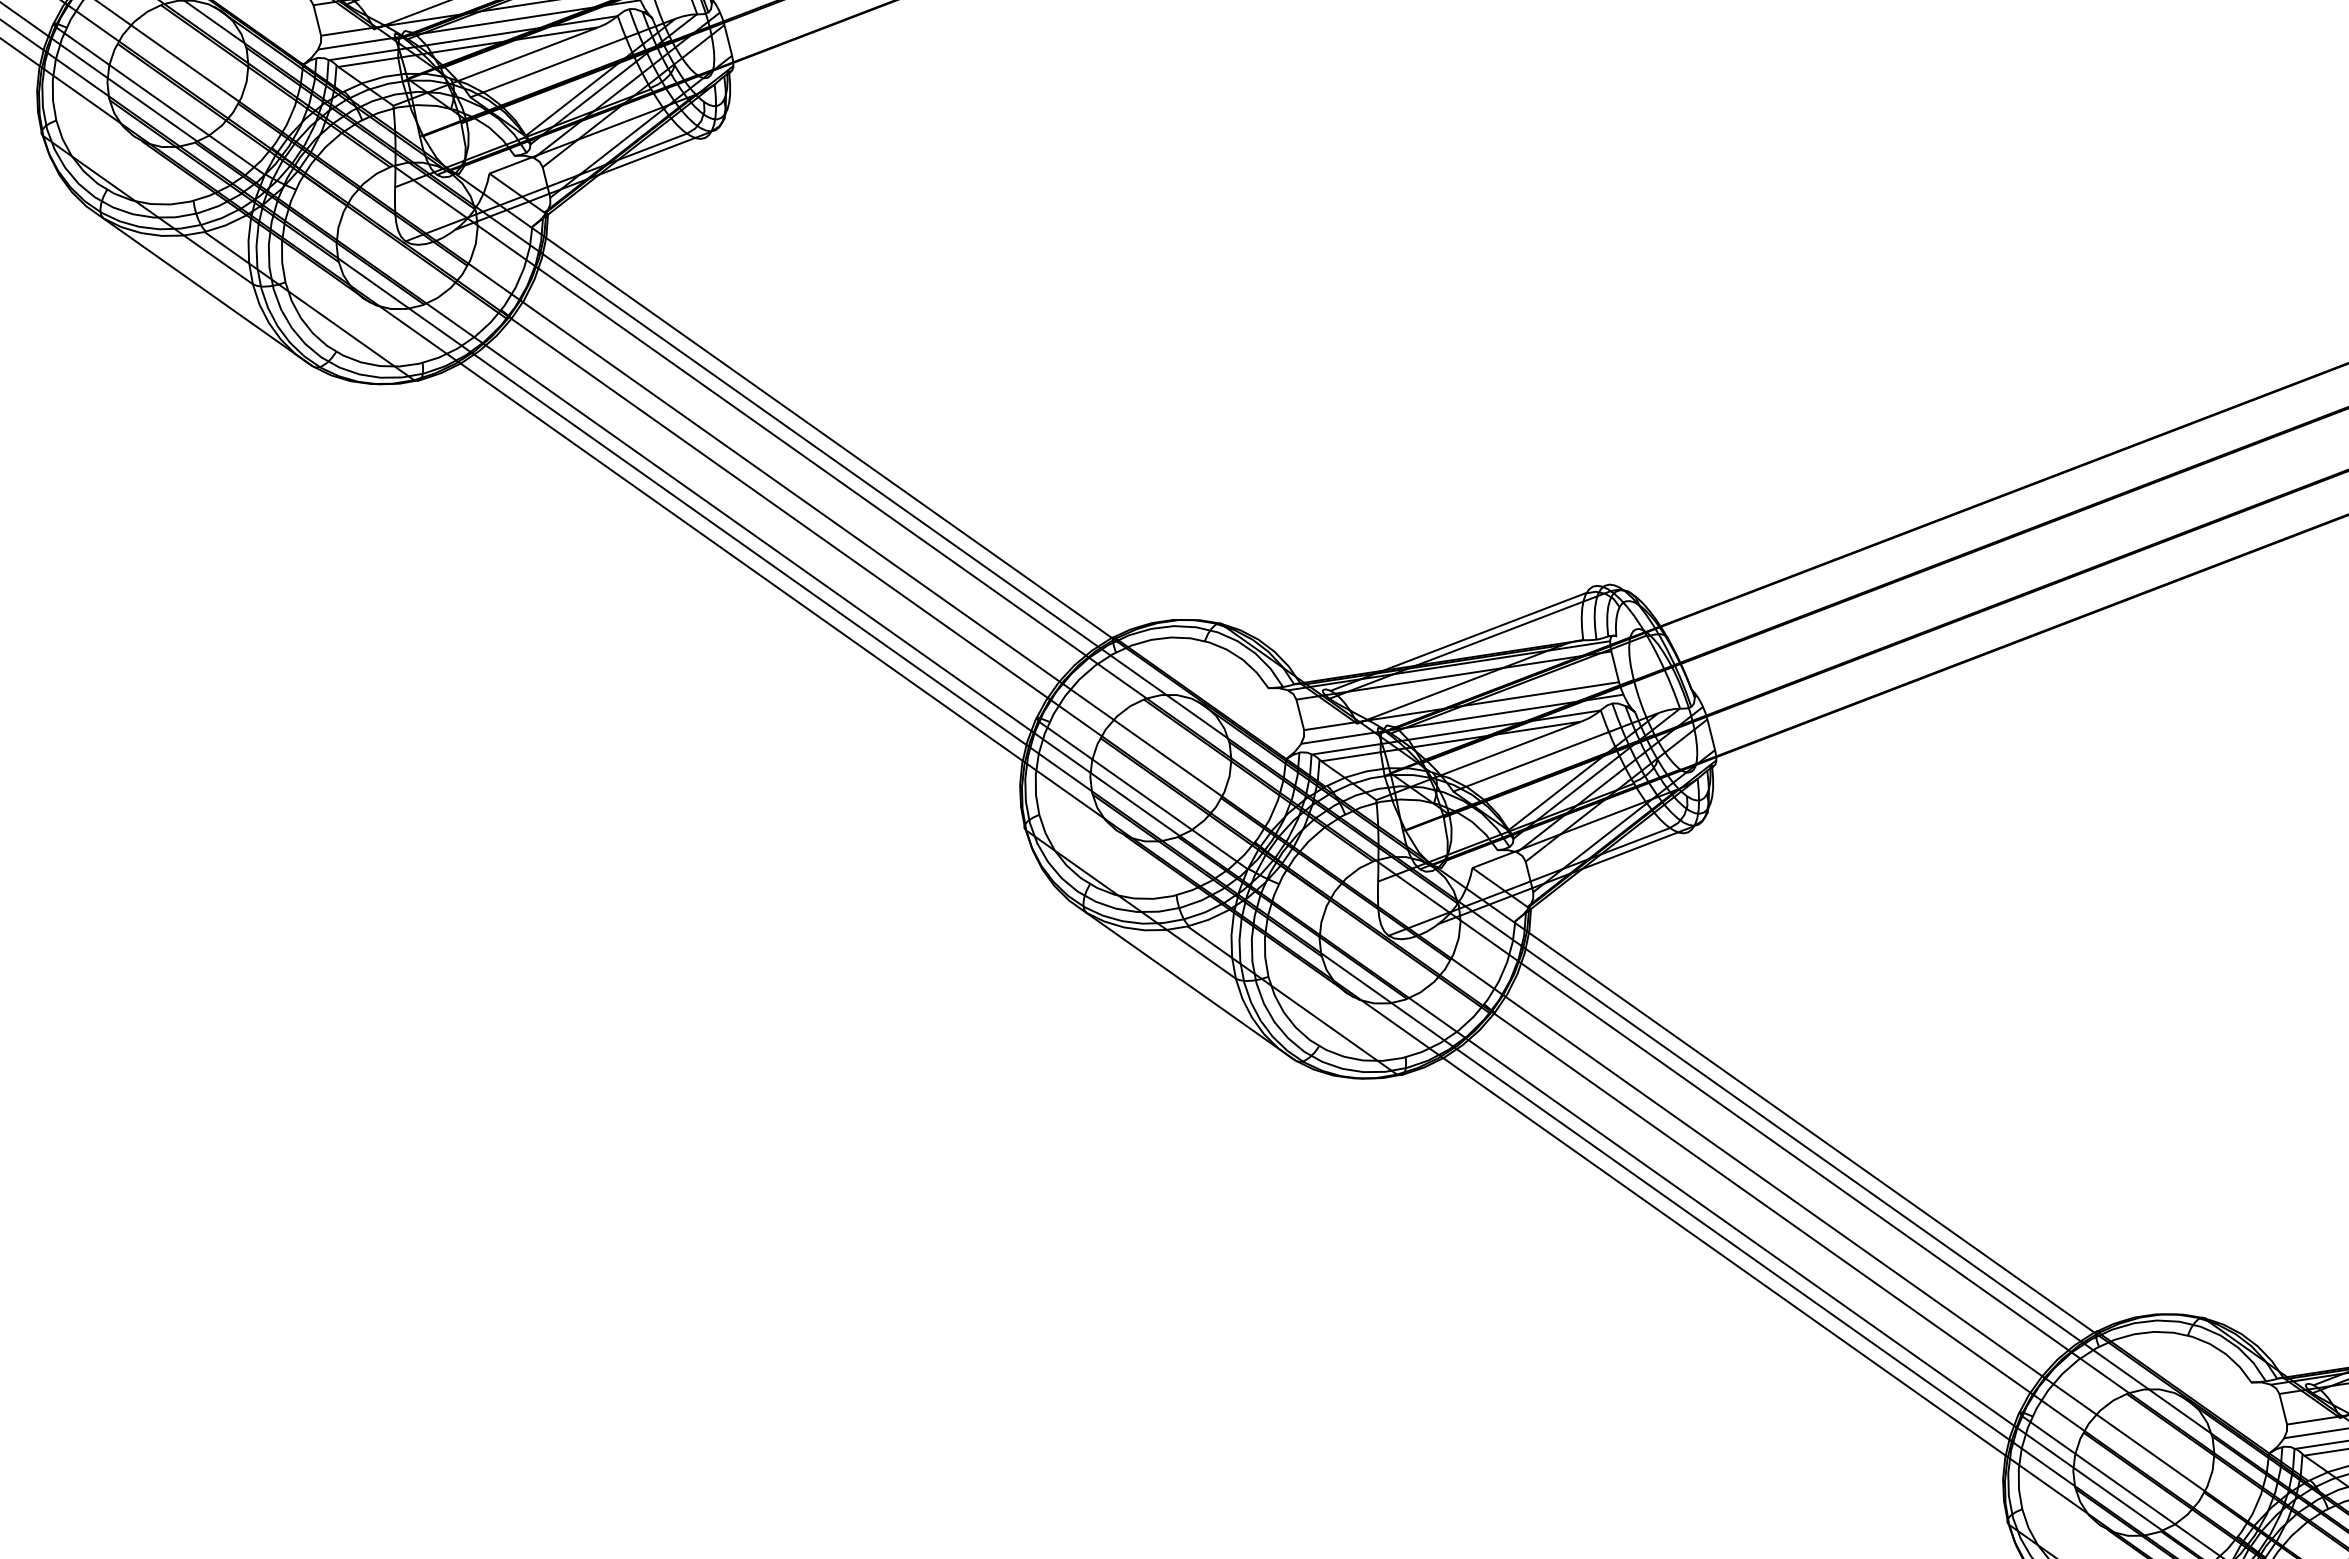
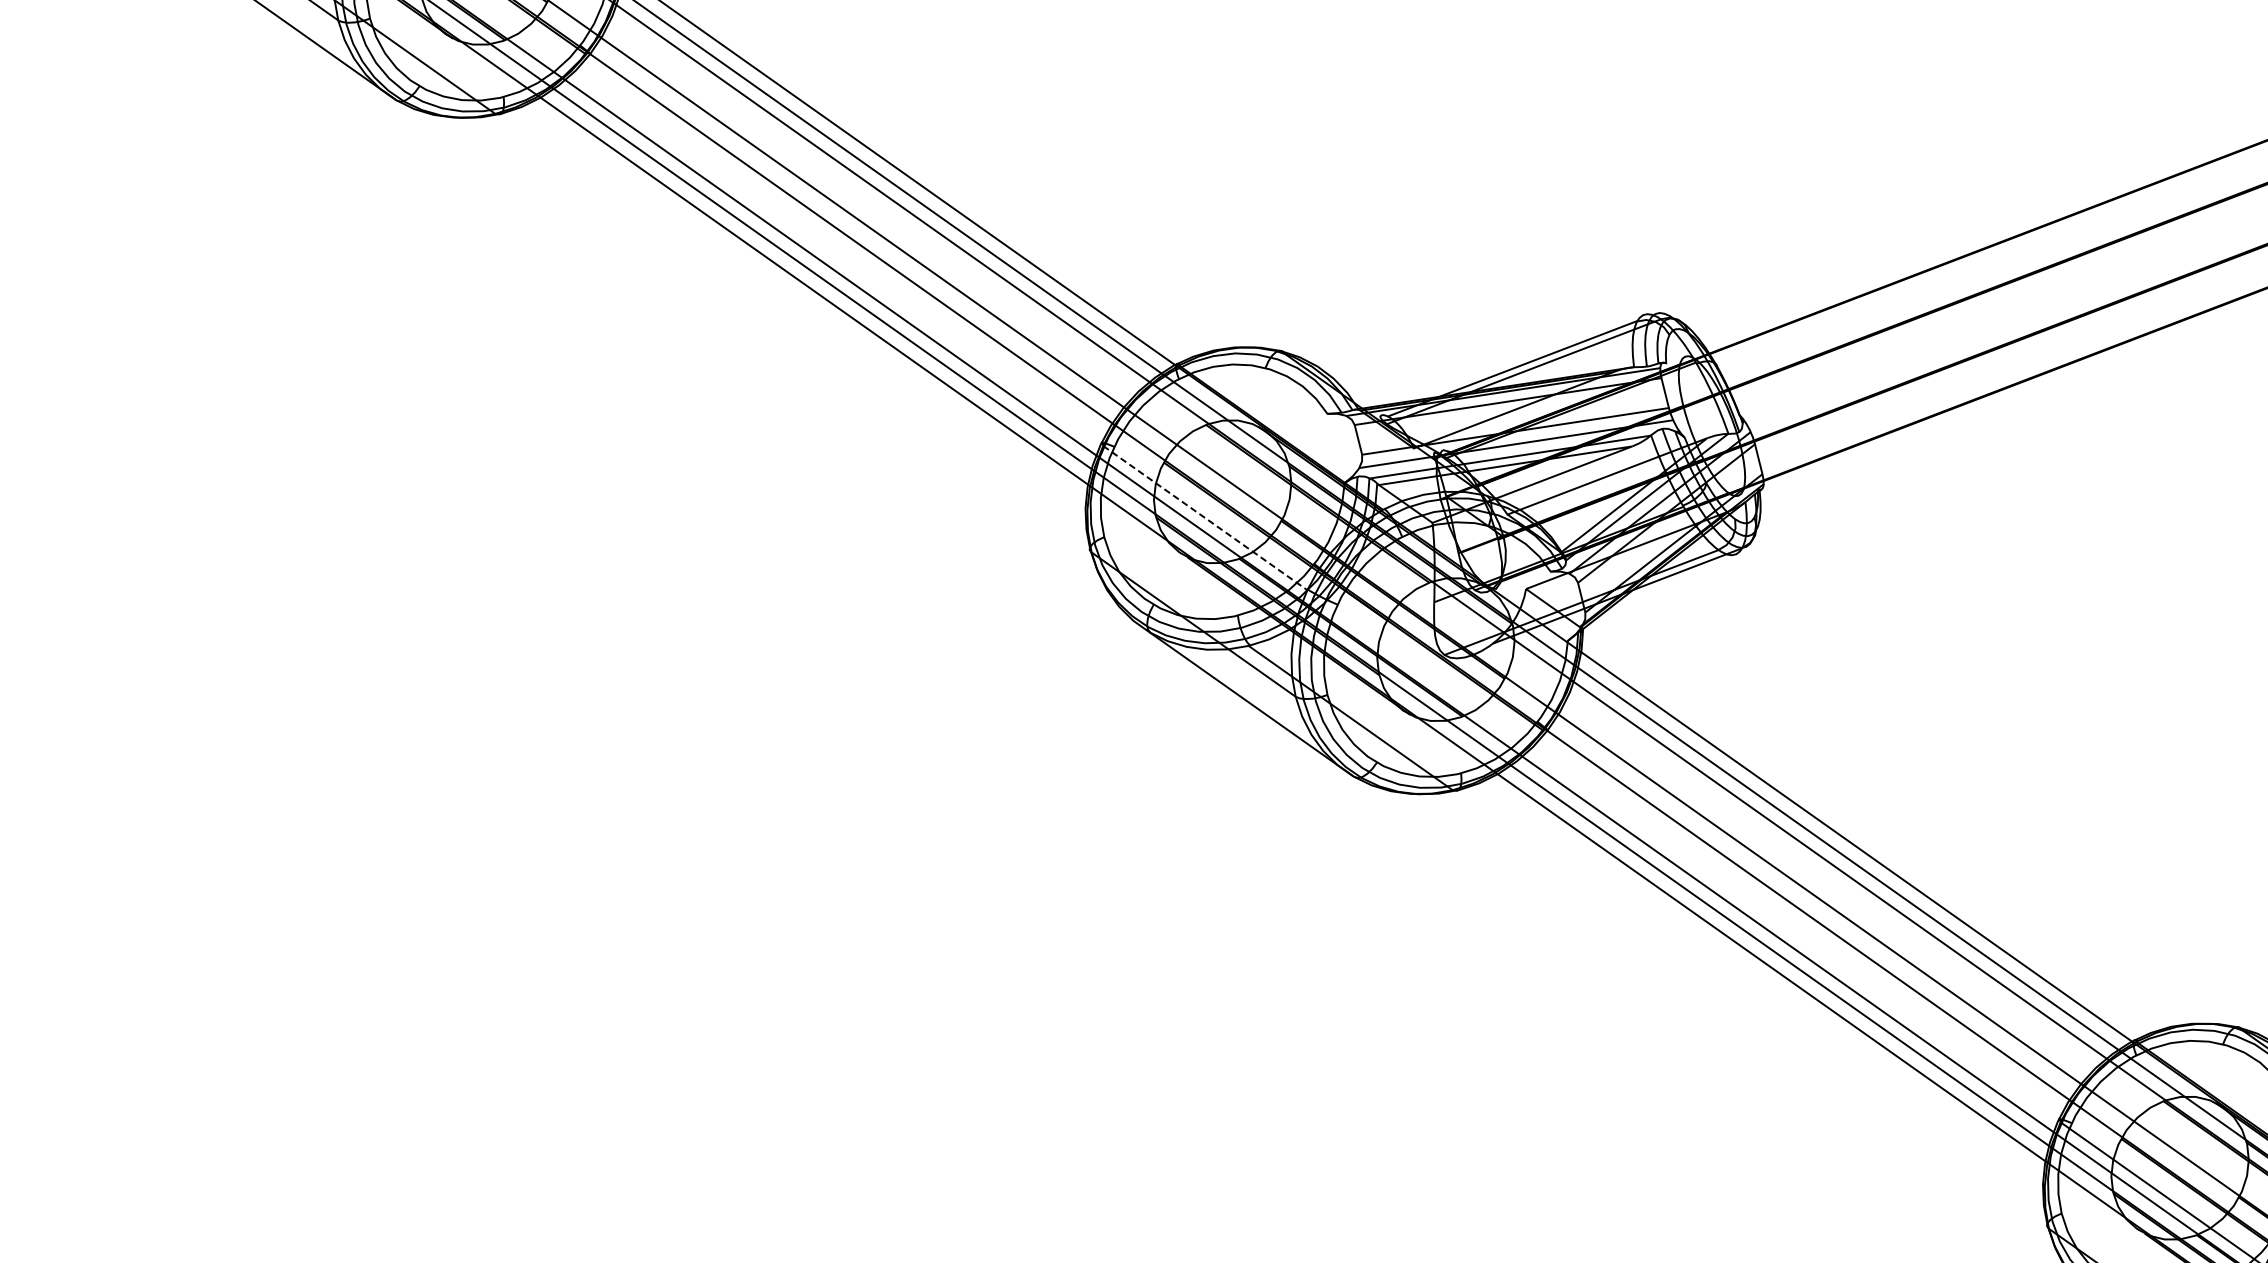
line: (1143, 795) -> (1205, 518), solid -> dashed

